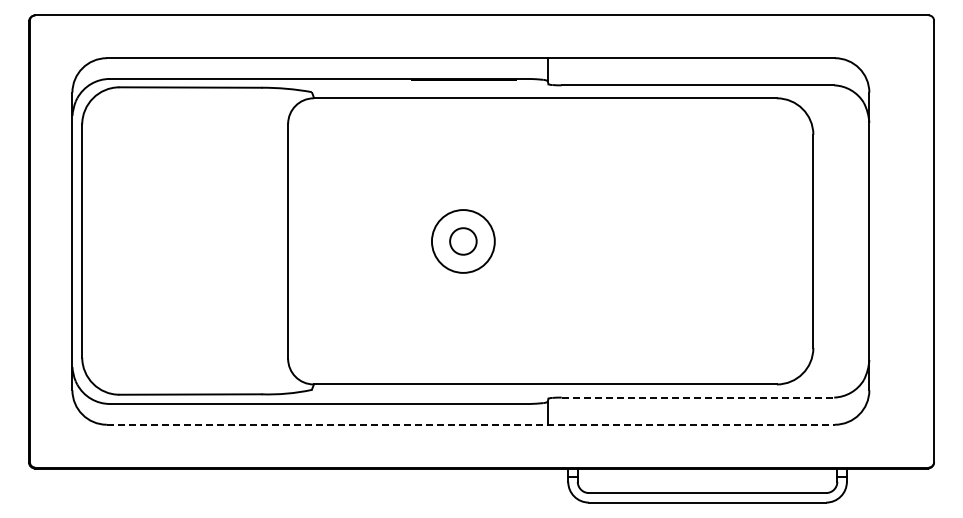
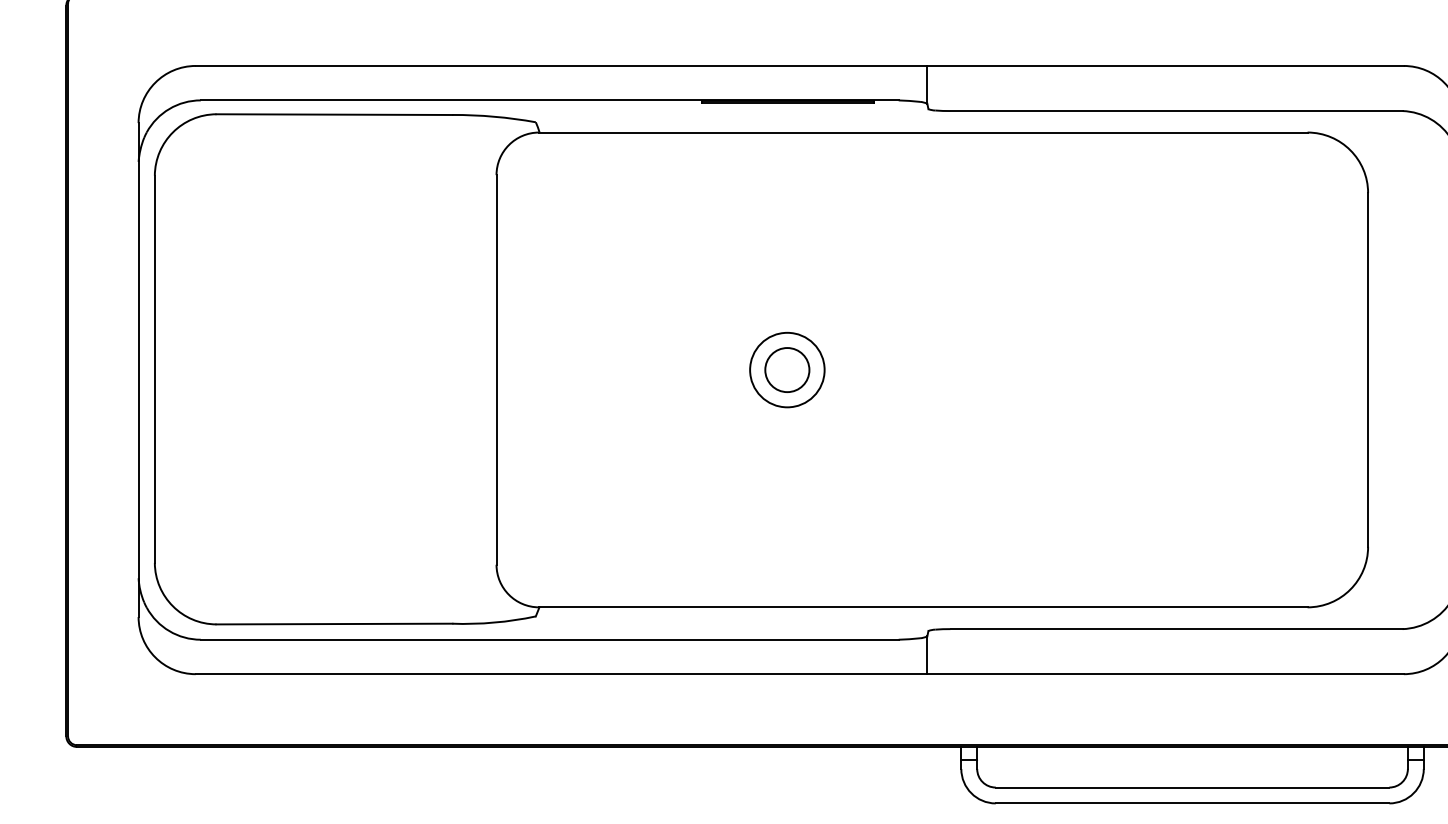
circle: (462, 241) -> (785, 370), size x0.71
line: (698, 397) -> (1177, 628), dashed -> solid
line: (471, 424) -> (800, 673), dashed -> solid

